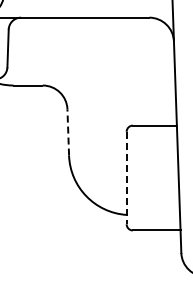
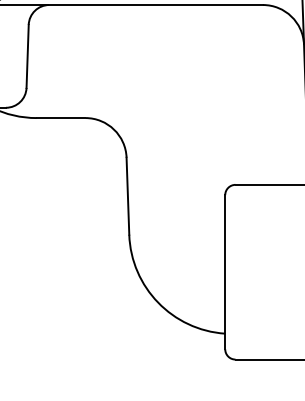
line: (68, 131) -> (128, 194), dashed -> solid
line: (126, 178) -> (224, 272), dashed -> solid

